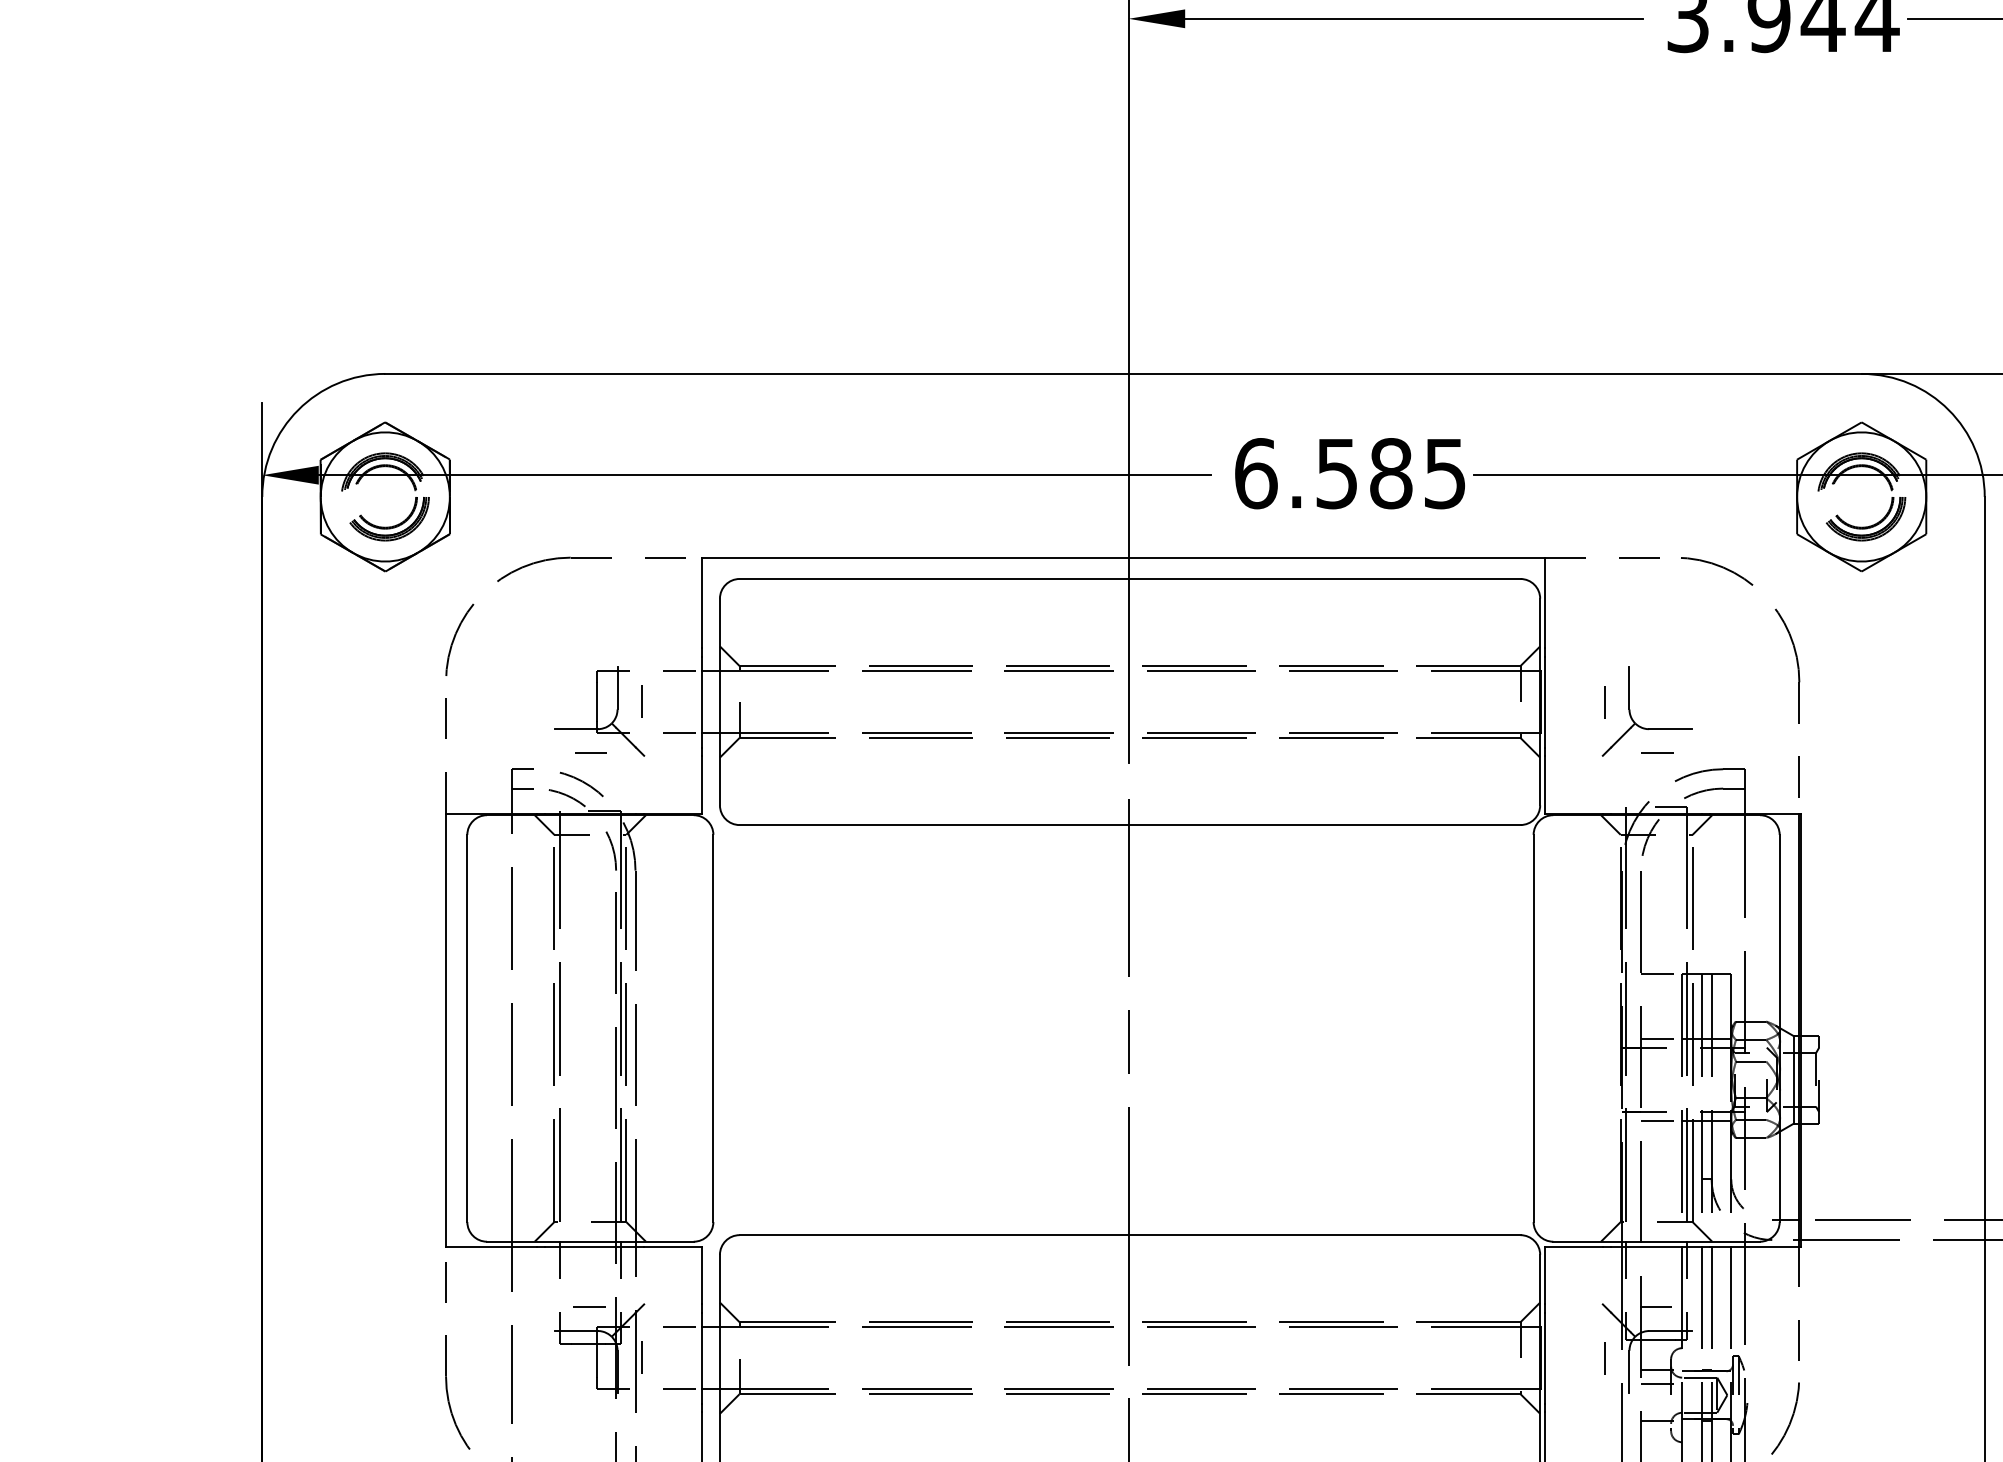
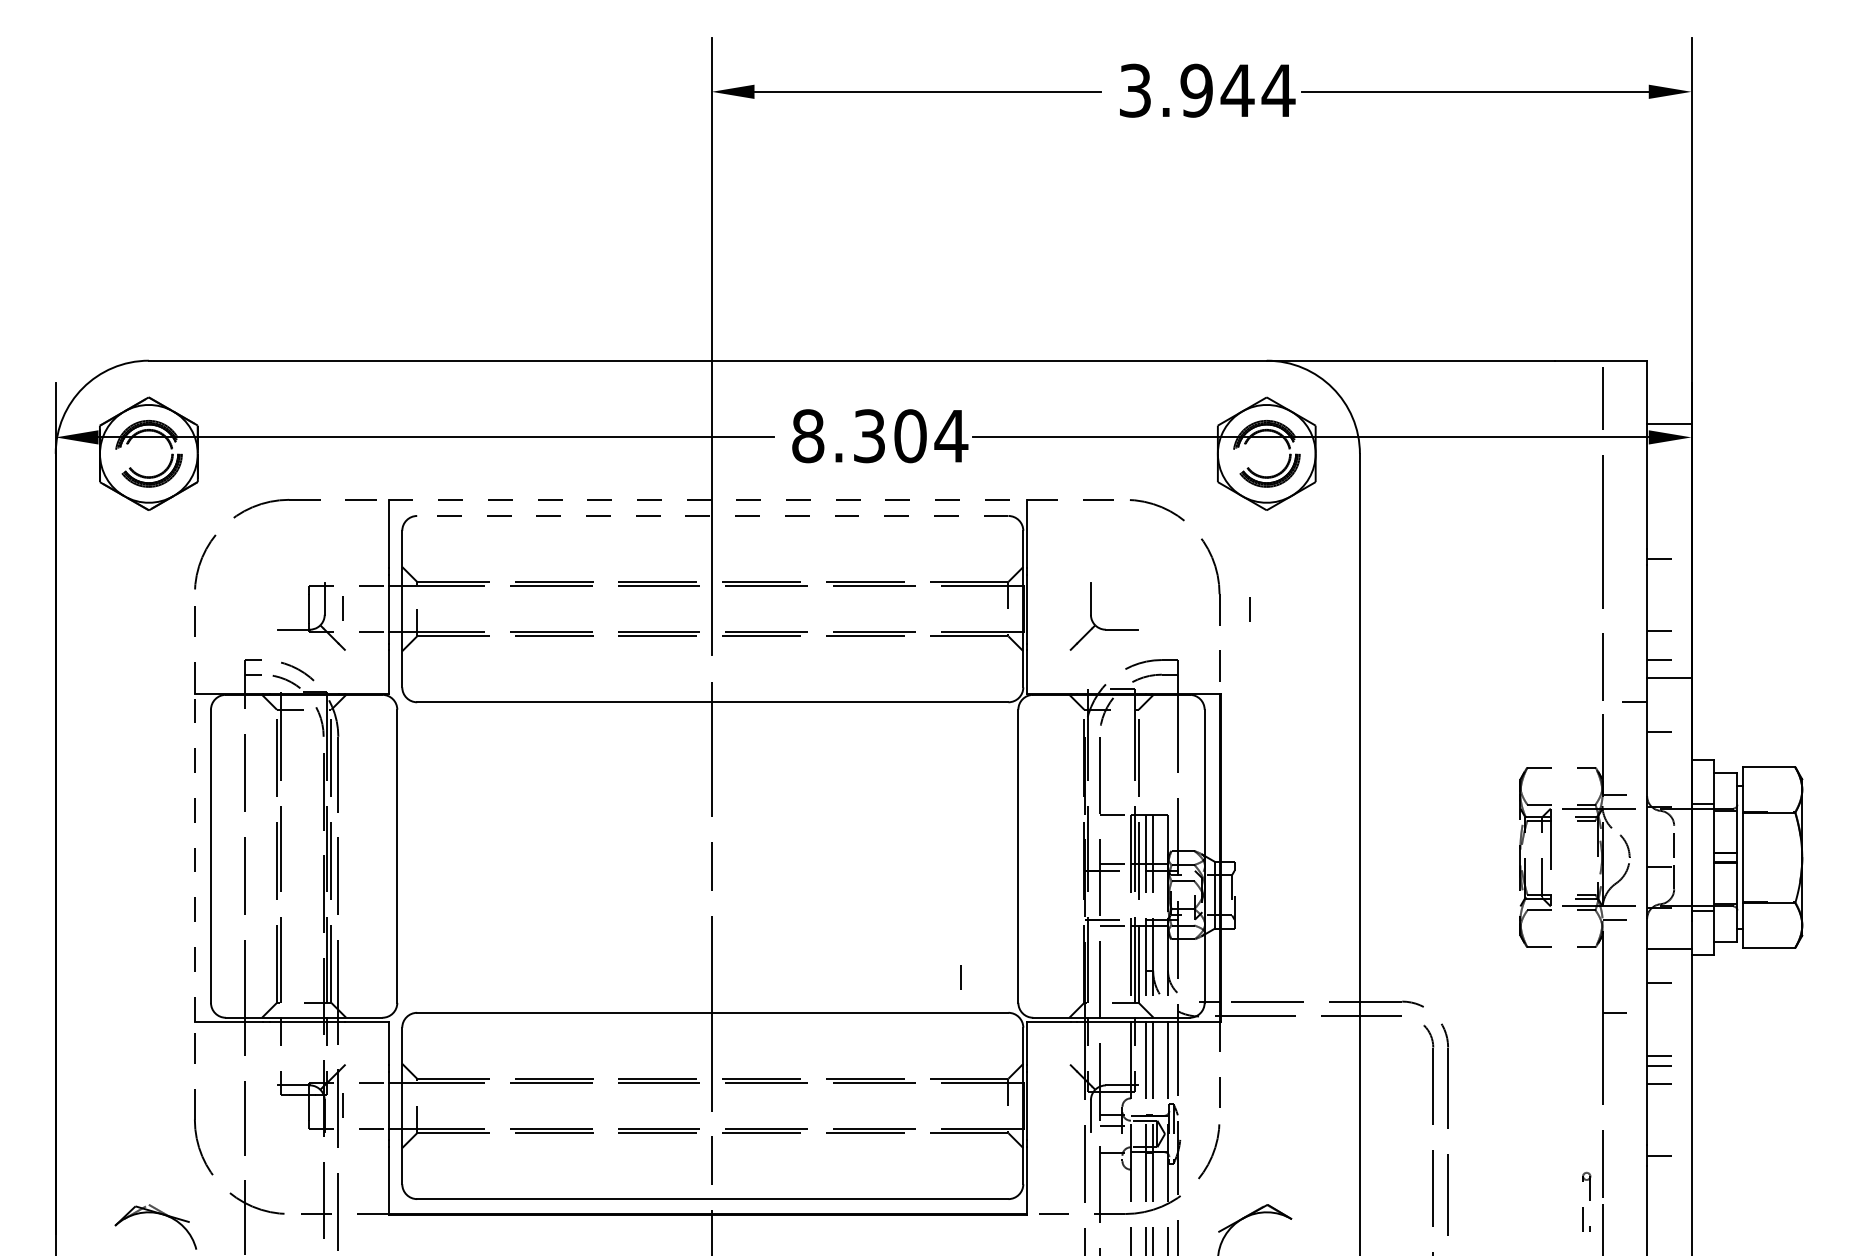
text: (1351, 474) -> (880, 436), 6.585 -> 8.304
line: (1124, 557) -> (708, 499), solid -> dashed
line: (1129, 578) -> (712, 515), solid -> dashed
line: (1605, 702) -> (1249, 609), moved
line: (590, 752) -> (304, 647), removed
line: (1656, 752) -> (1111, 647), removed
line: (445, 1030) -> (194, 857), solid -> dashed
line: (590, 1307) -> (304, 1067), removed
line: (1656, 1307) -> (1111, 1067), removed
line: (1605, 1358) -> (960, 977), moved

